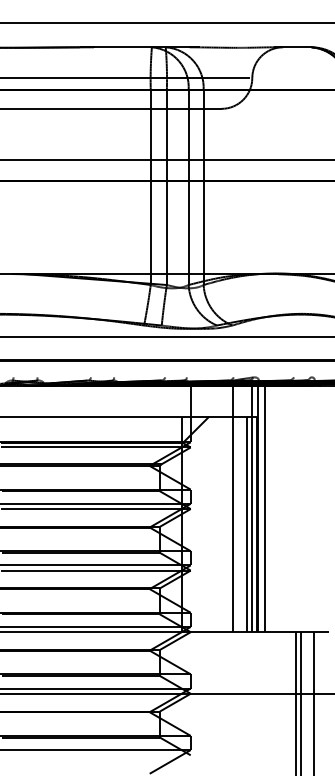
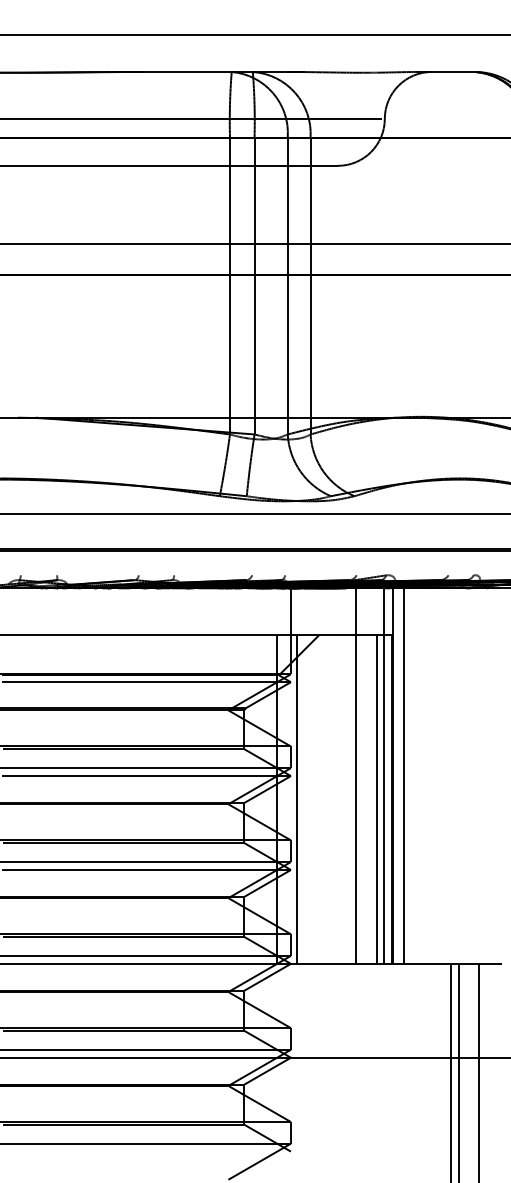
line: (194, 524) -> (296, 799), added

